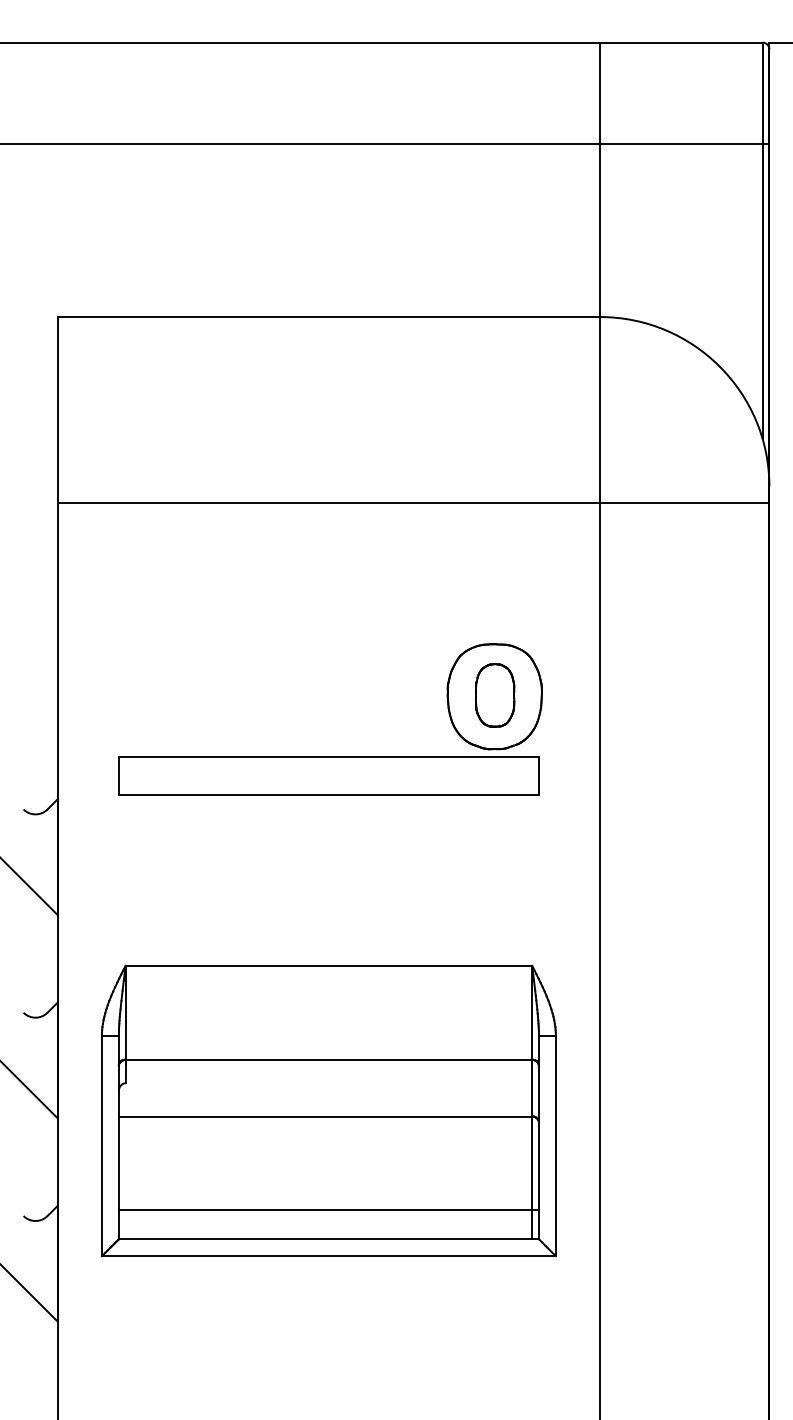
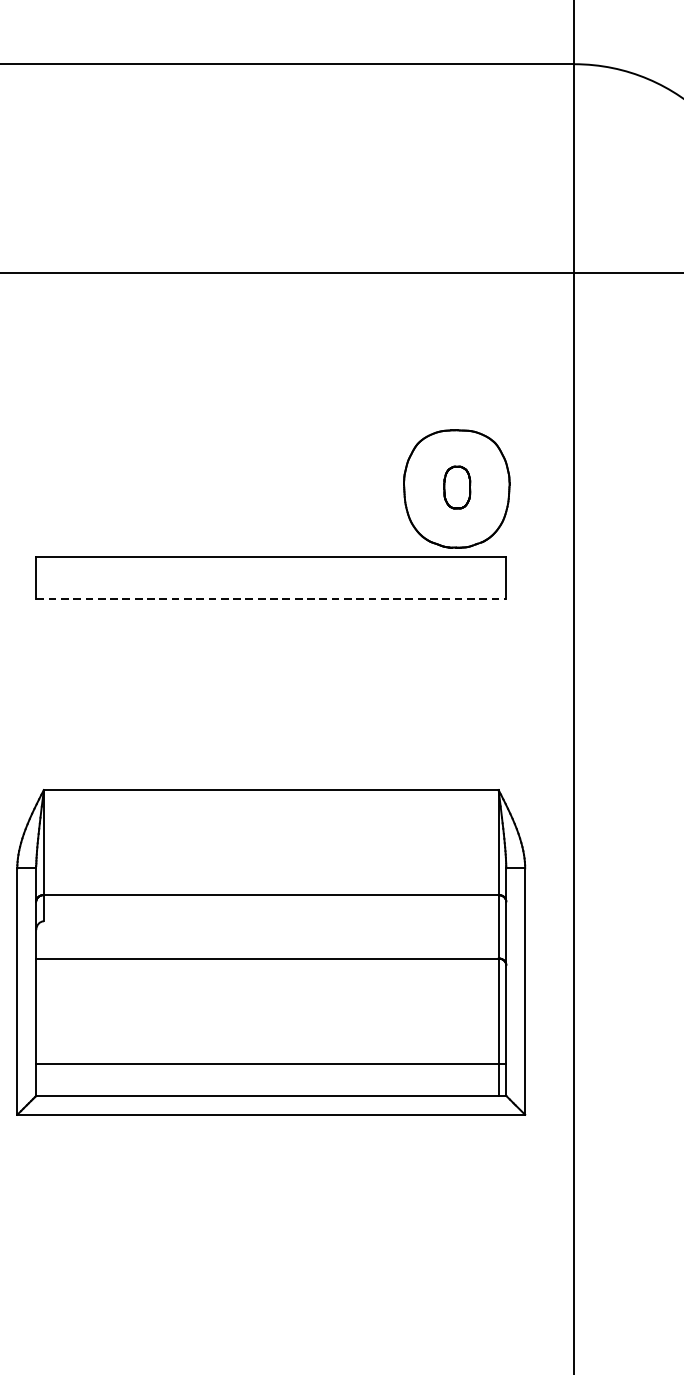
part: (495, 695) -> (457, 487), size x0.6
line: (329, 795) -> (271, 599), solid -> dashed

